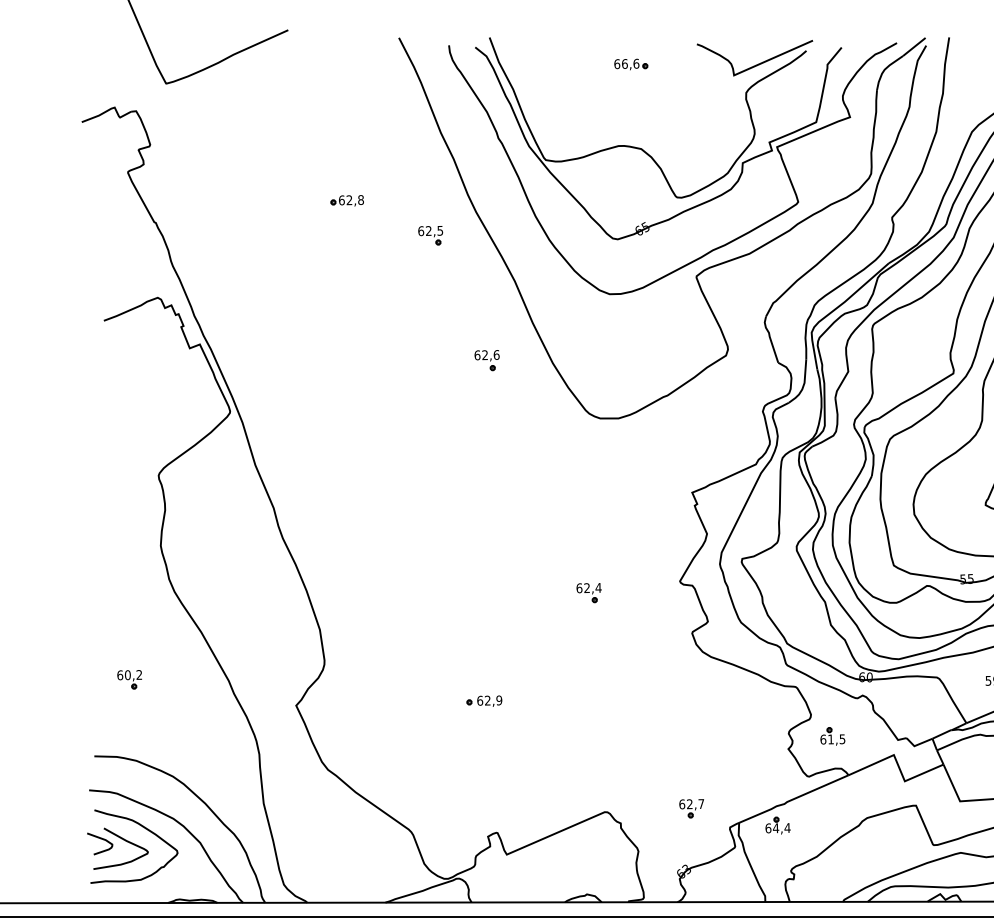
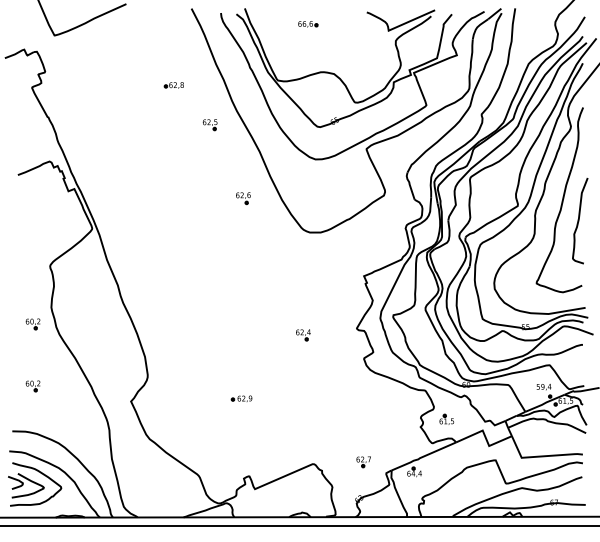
part: (631, 64) -> (308, 24), moved
part: (346, 200) -> (173, 85), moved
part: (128, 574) -> (32, 324), added

